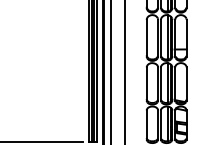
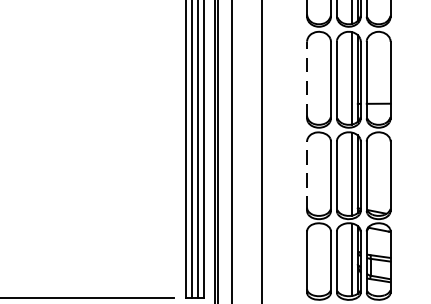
line: (146, 37) -> (306, 78), solid -> dashed
line: (146, 84) -> (306, 177), solid -> dashed

